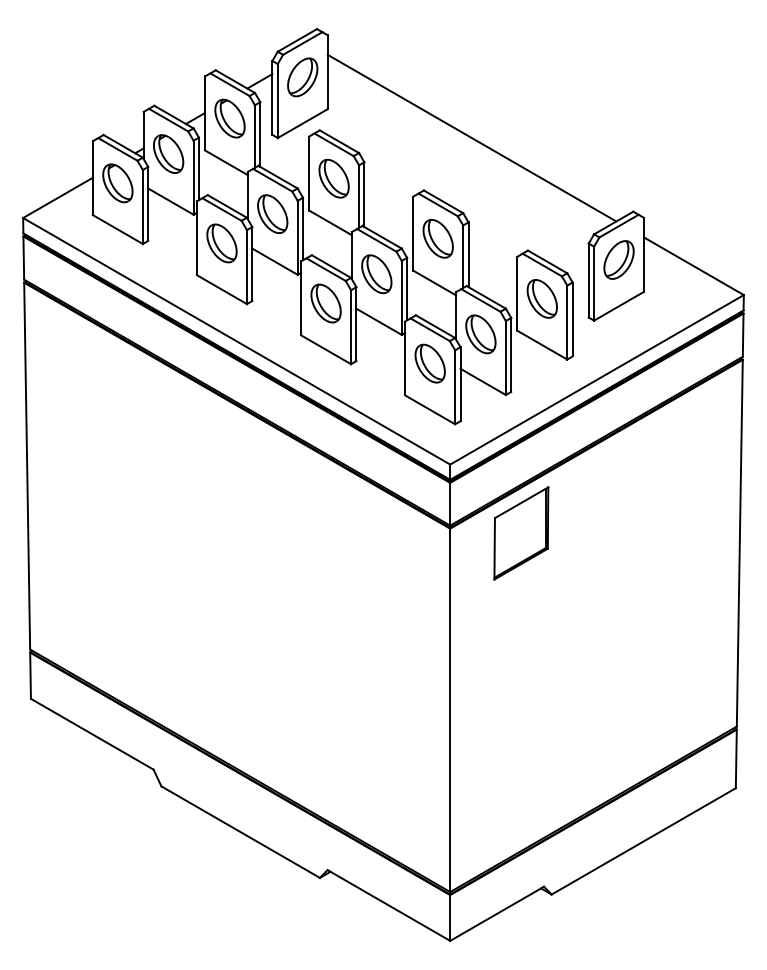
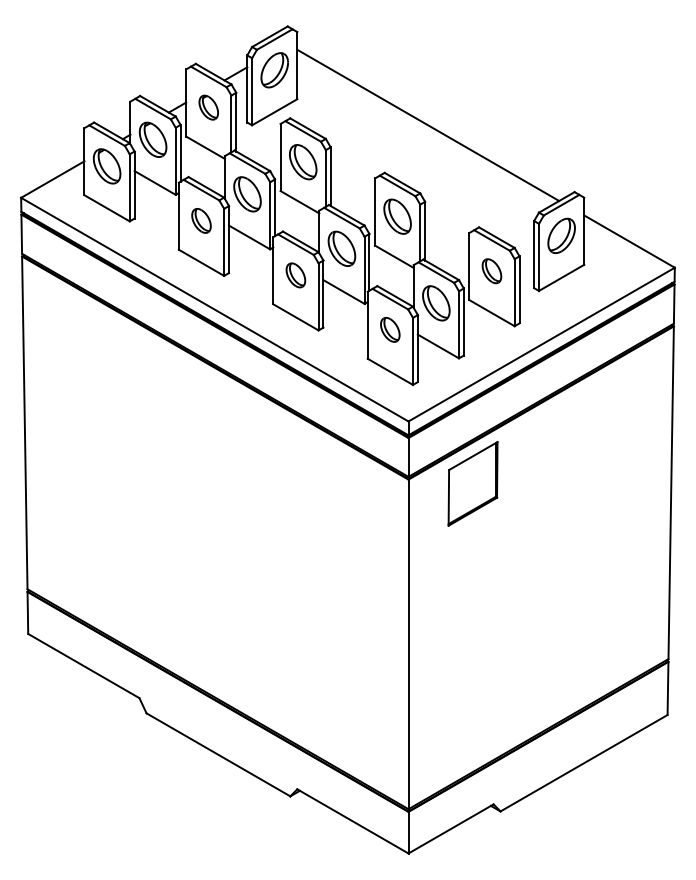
part: (229, 118) -> (208, 107), size x0.7
part: (221, 243) -> (201, 220), size x0.7
part: (541, 298) -> (491, 270), size x0.7
part: (325, 303) -> (295, 275), size x0.7
part: (429, 363) -> (389, 329), size x0.7

